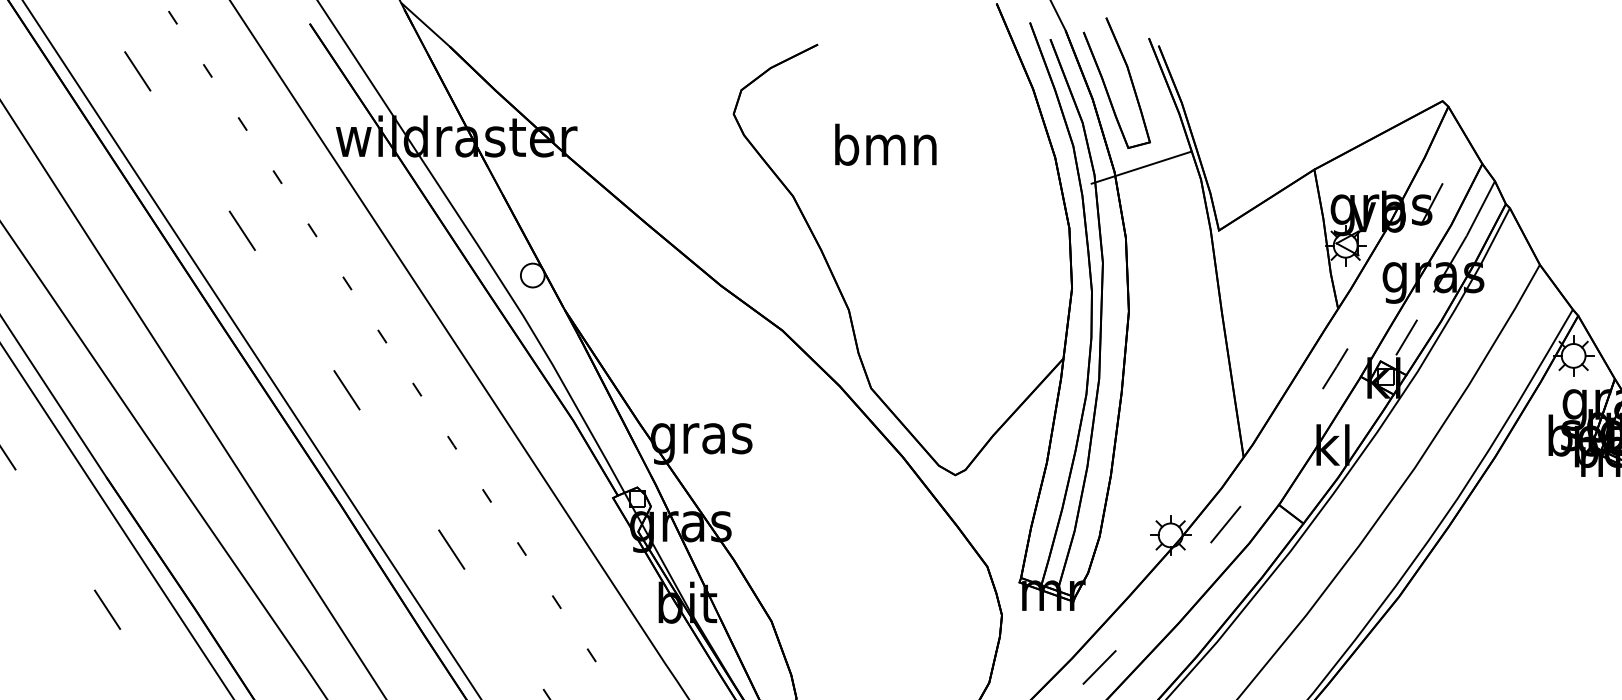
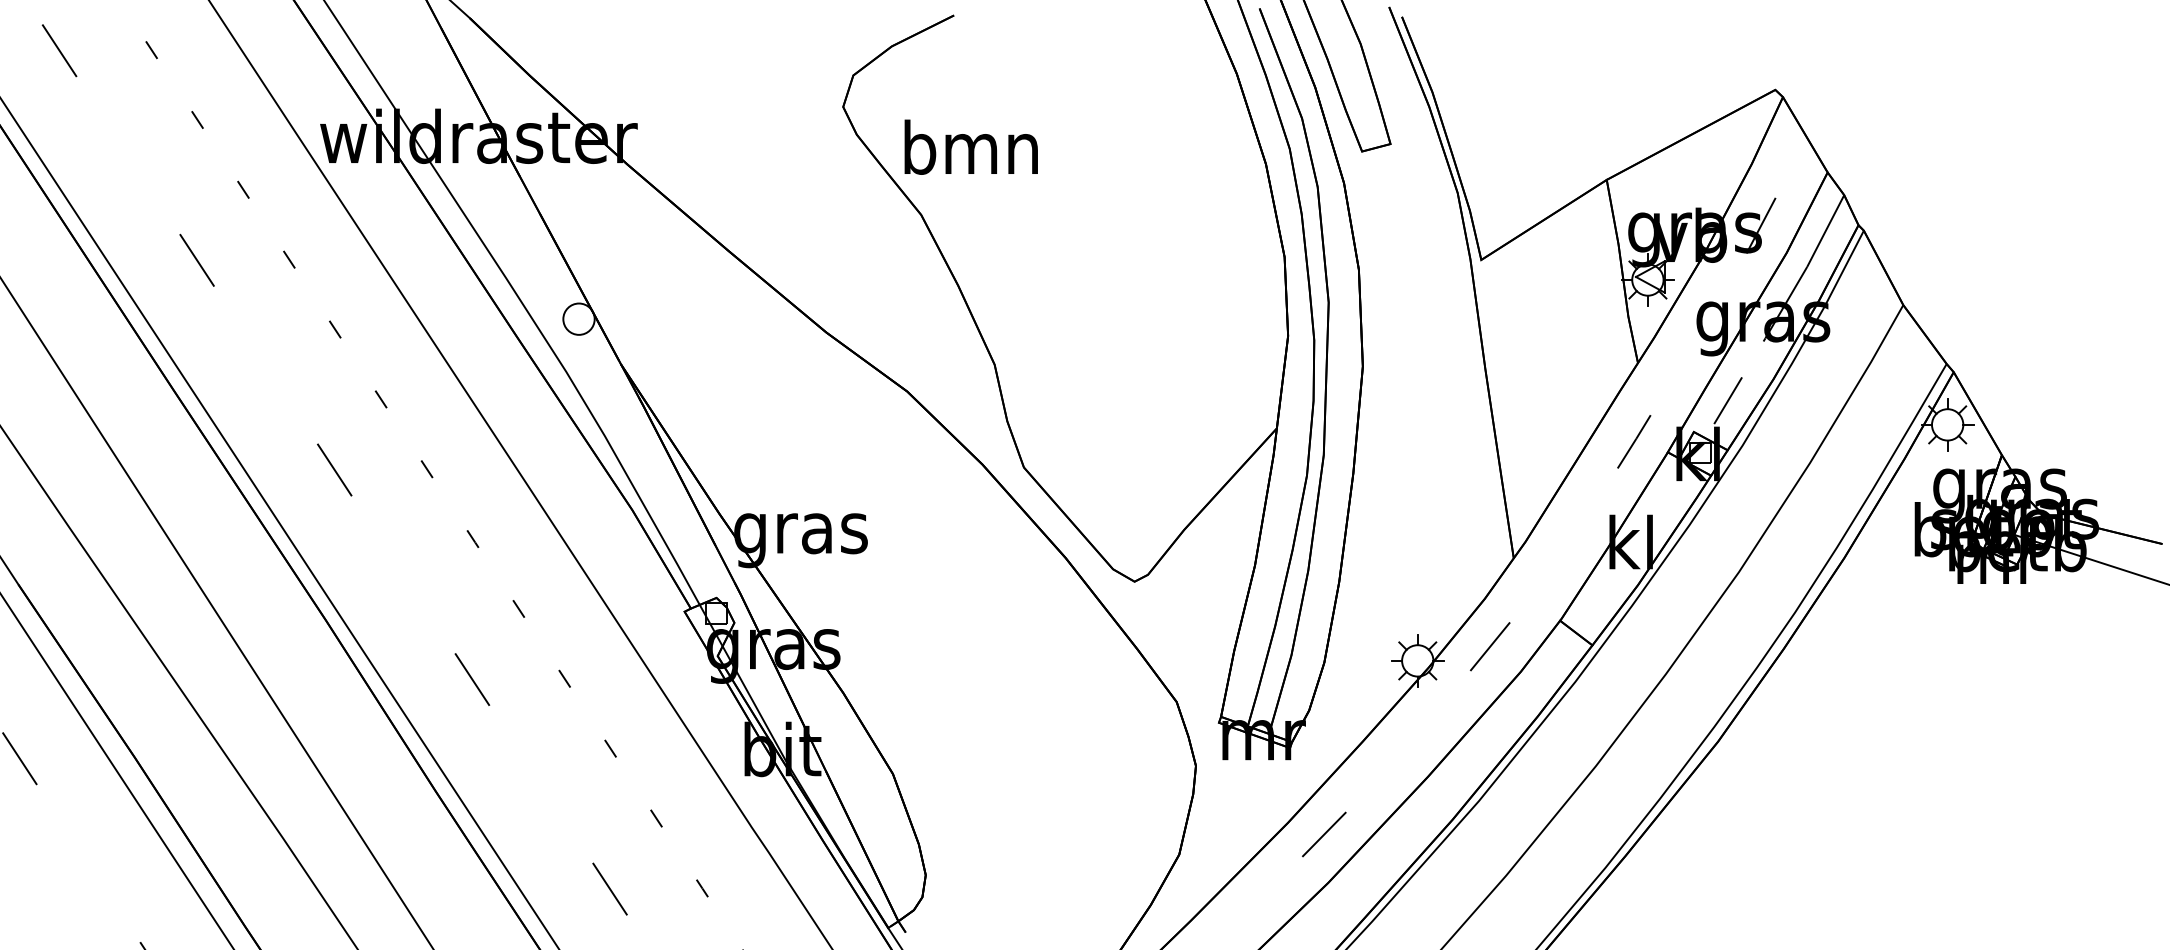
text: (885, 144) -> (970, 146), moved
line: (1141, 167) -> (1379, 177), removed

